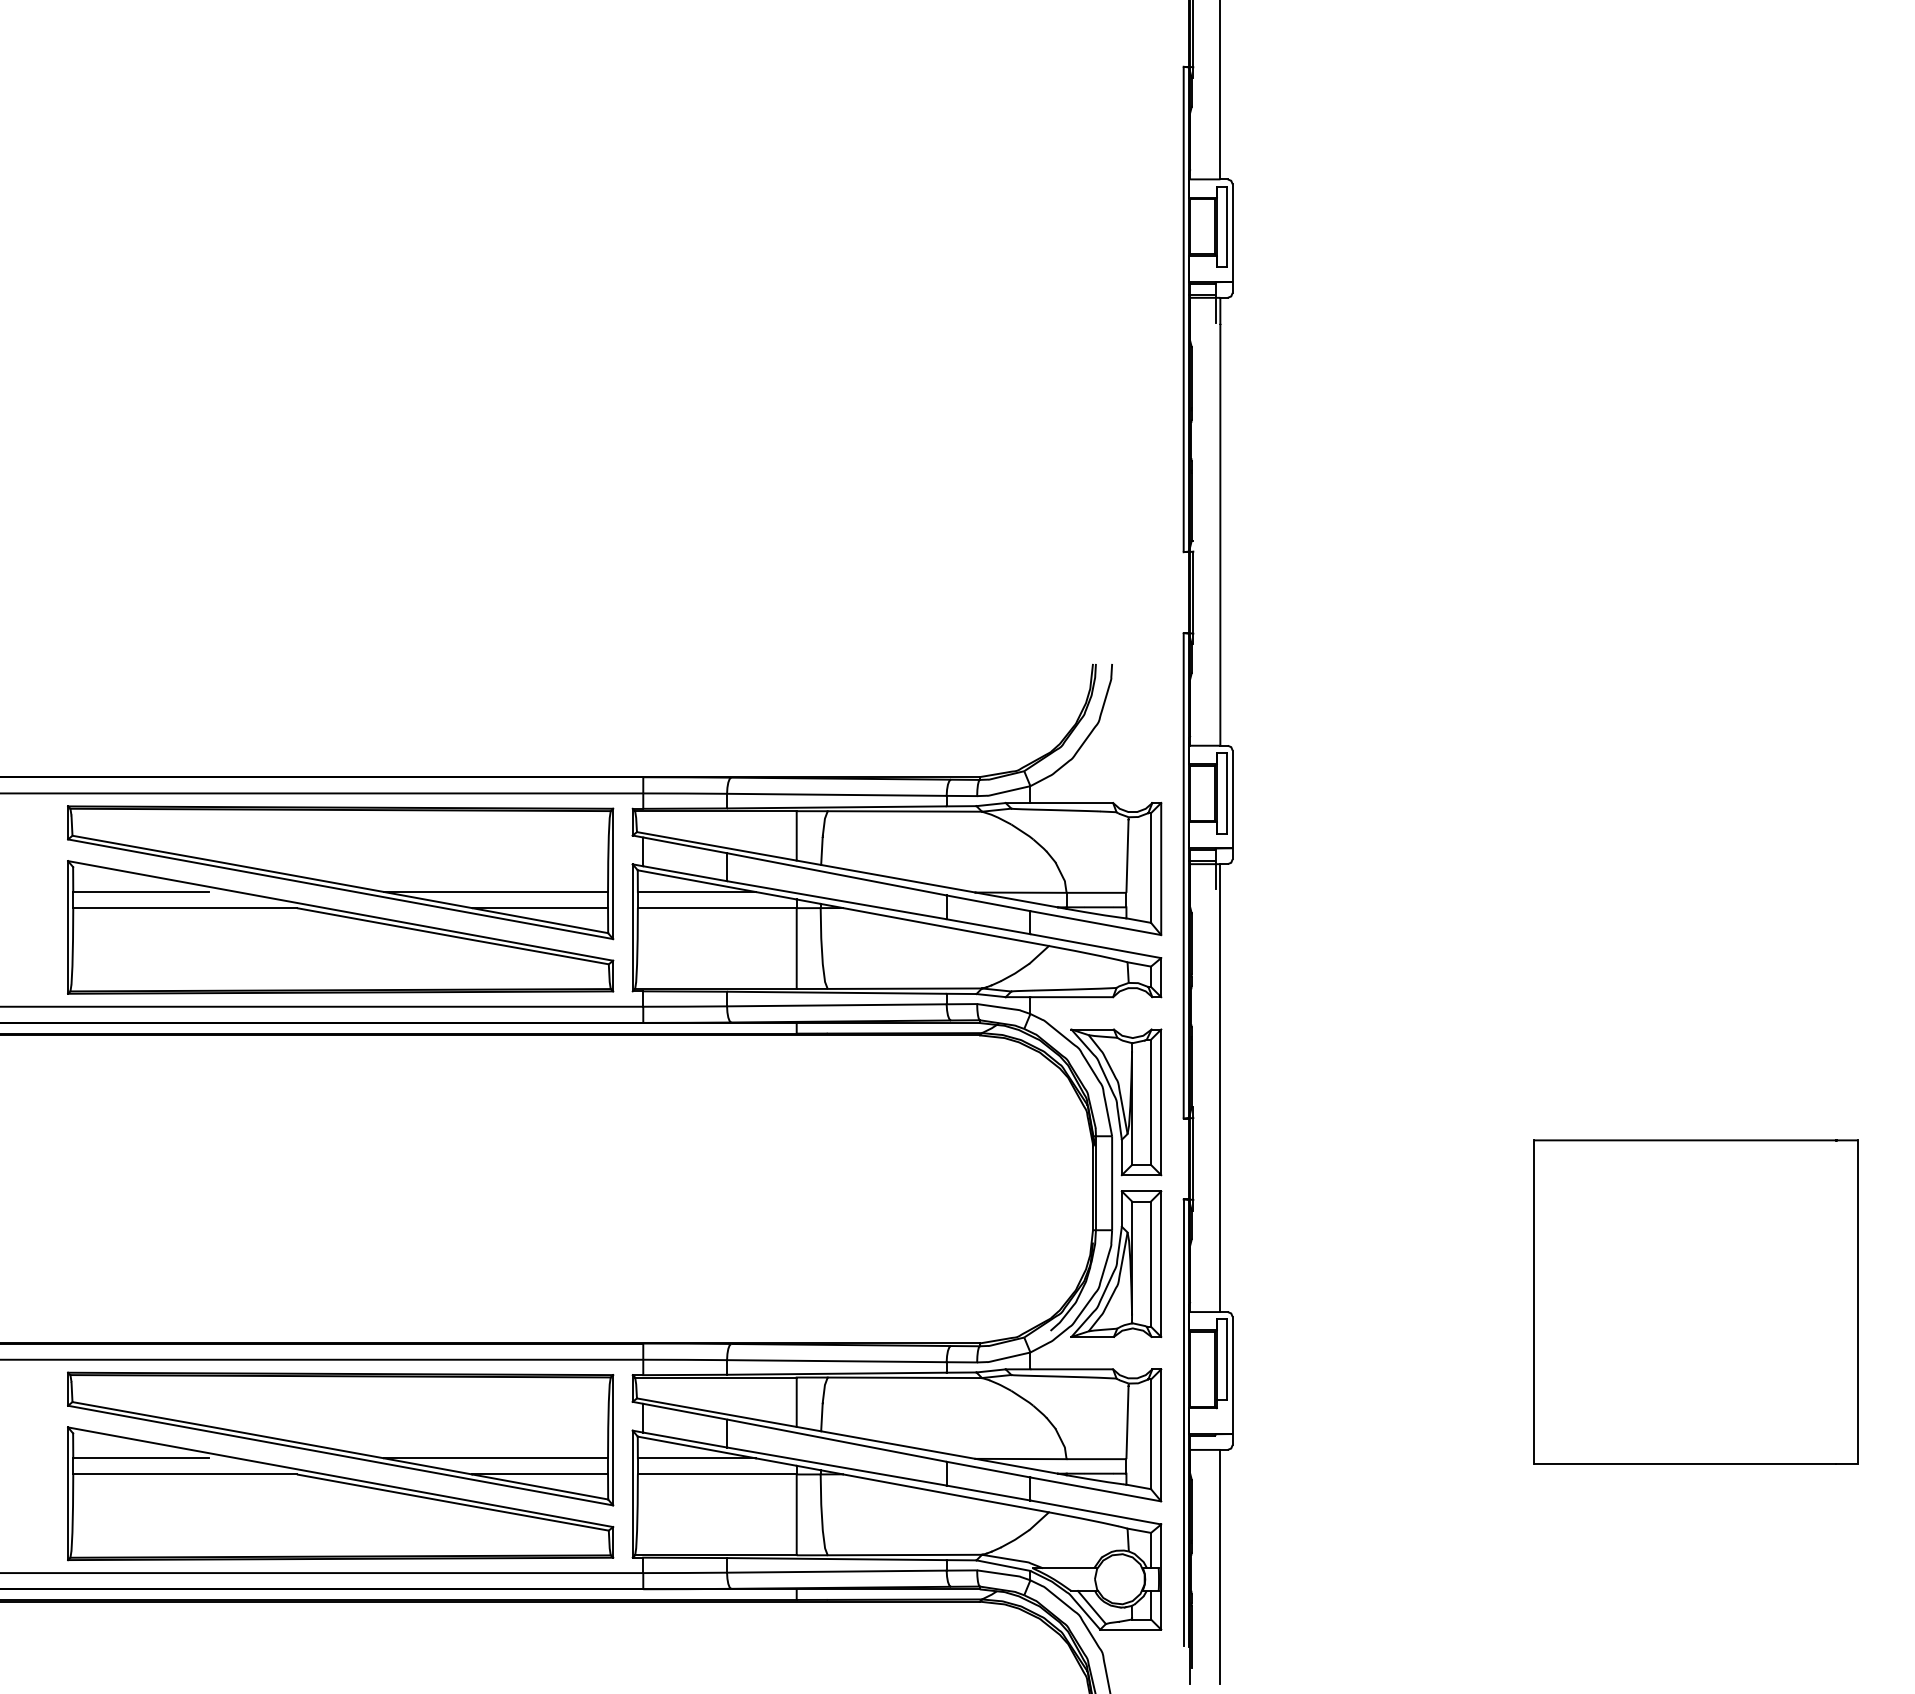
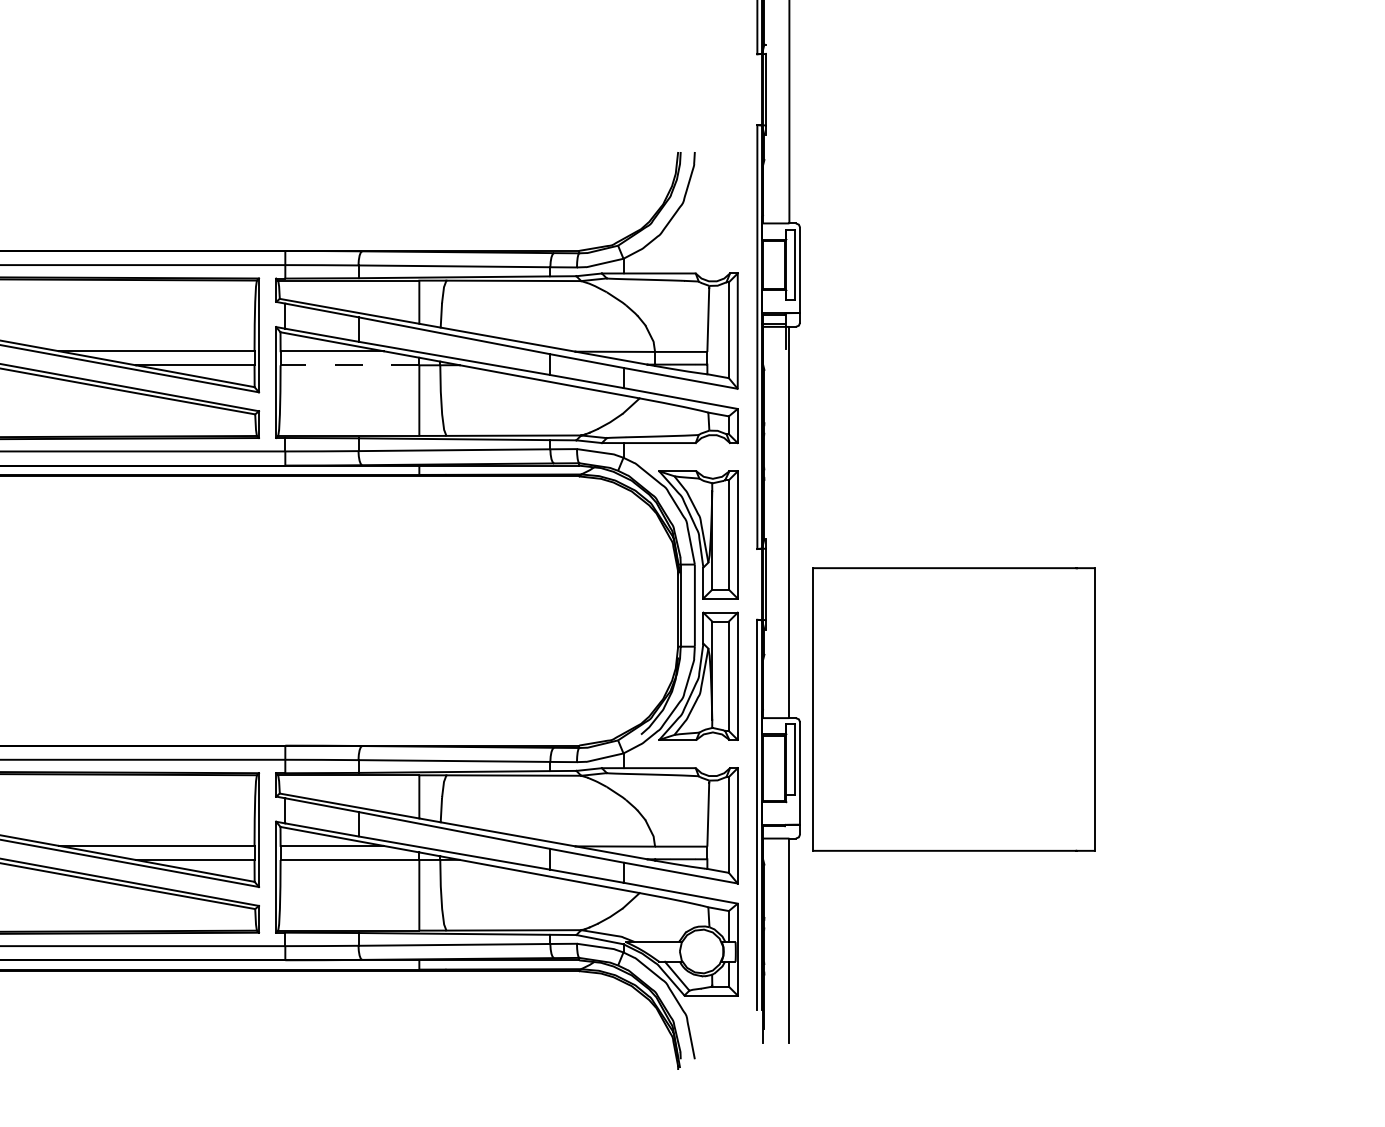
line: (716, 908) -> (349, 365), solid -> dashed
part: (1695, 1301) -> (953, 708), moved

